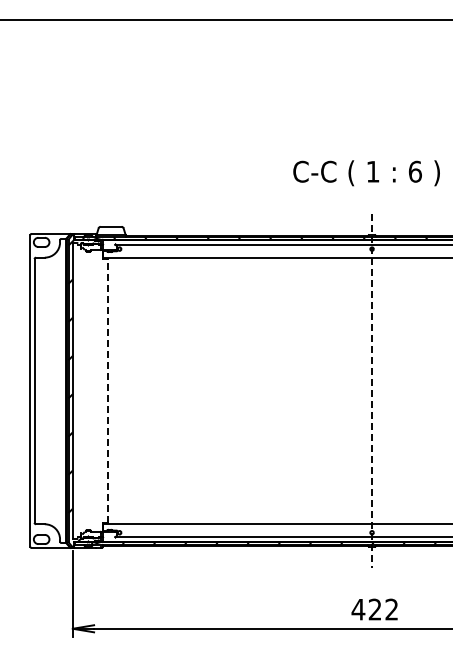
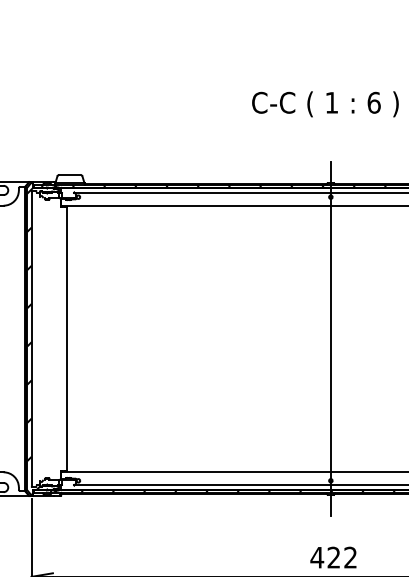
text: (366, 173) -> (325, 104), moved
line: (108, 390) -> (67, 338), dashed -> solid
line: (372, 391) -> (331, 339), dashed -> solid

